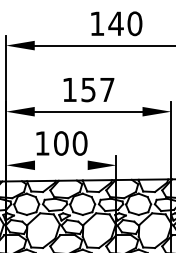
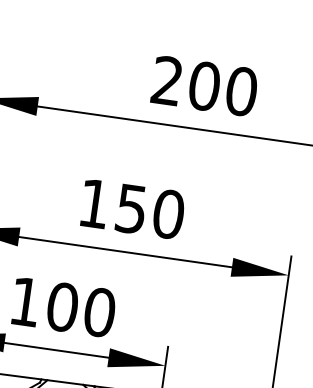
text: (106, 23) -> (185, 82), 140 -> 200
text: (107, 89) -> (169, 213), 157 -> 150
line: (61, 165) -> (56, 350), added

